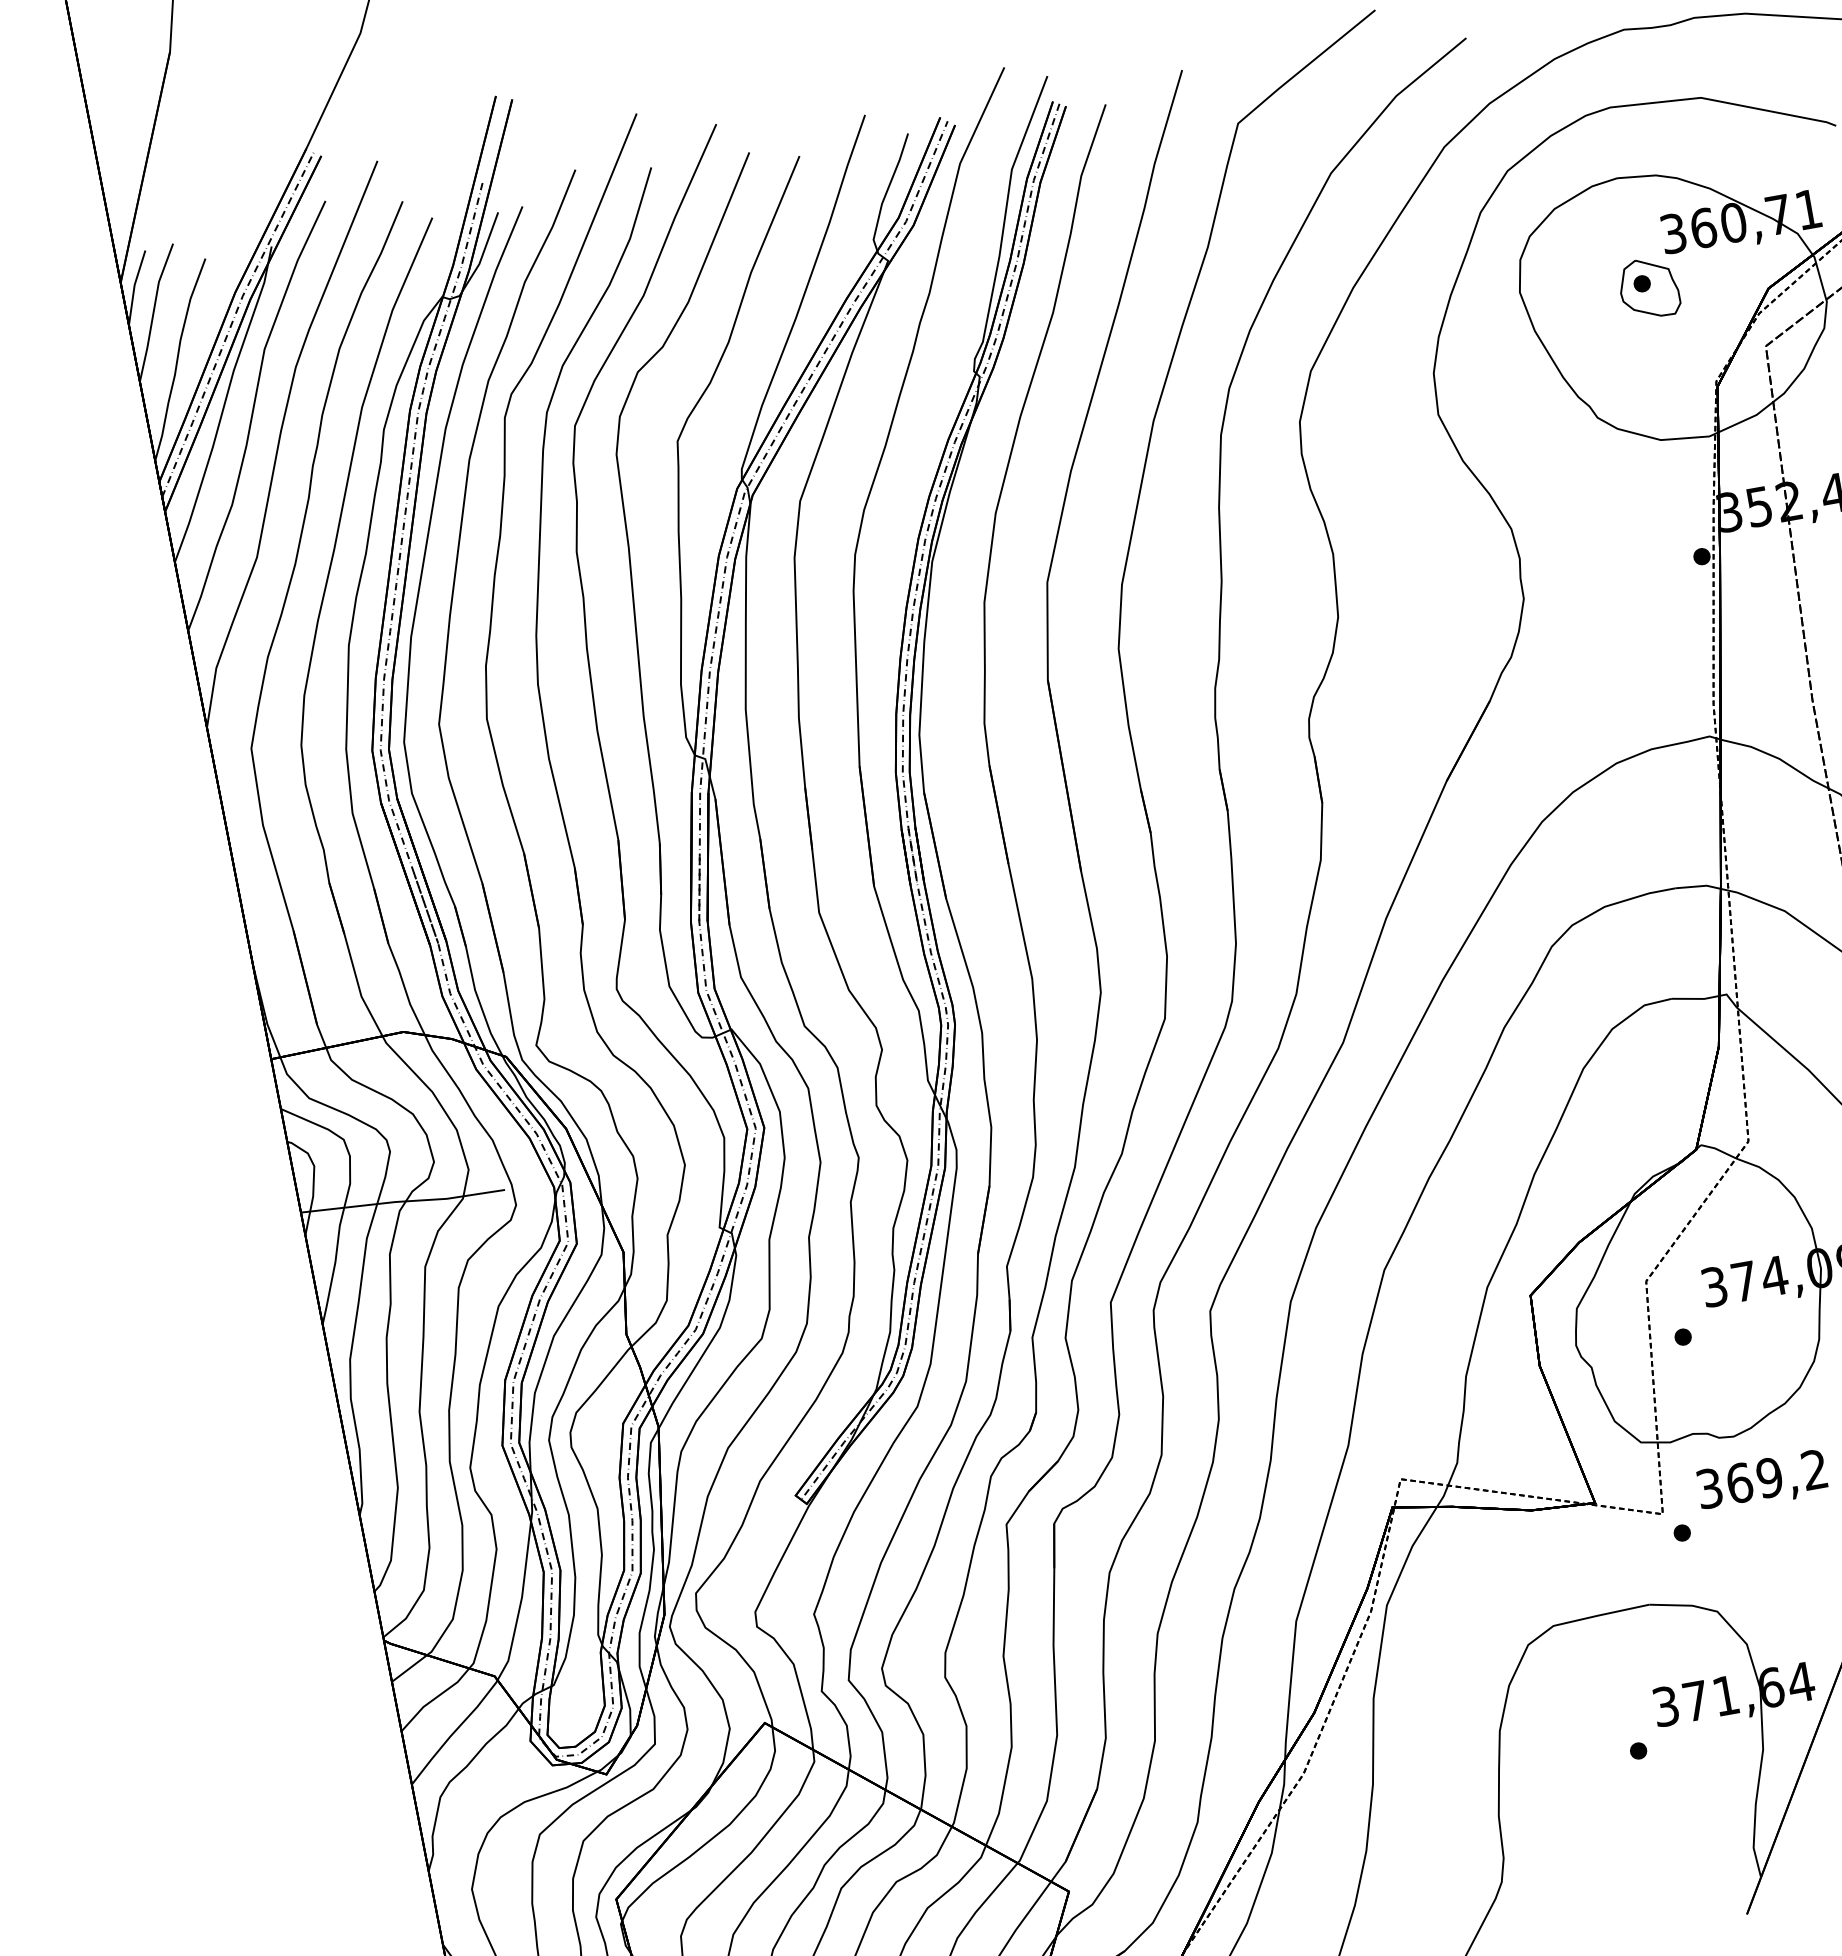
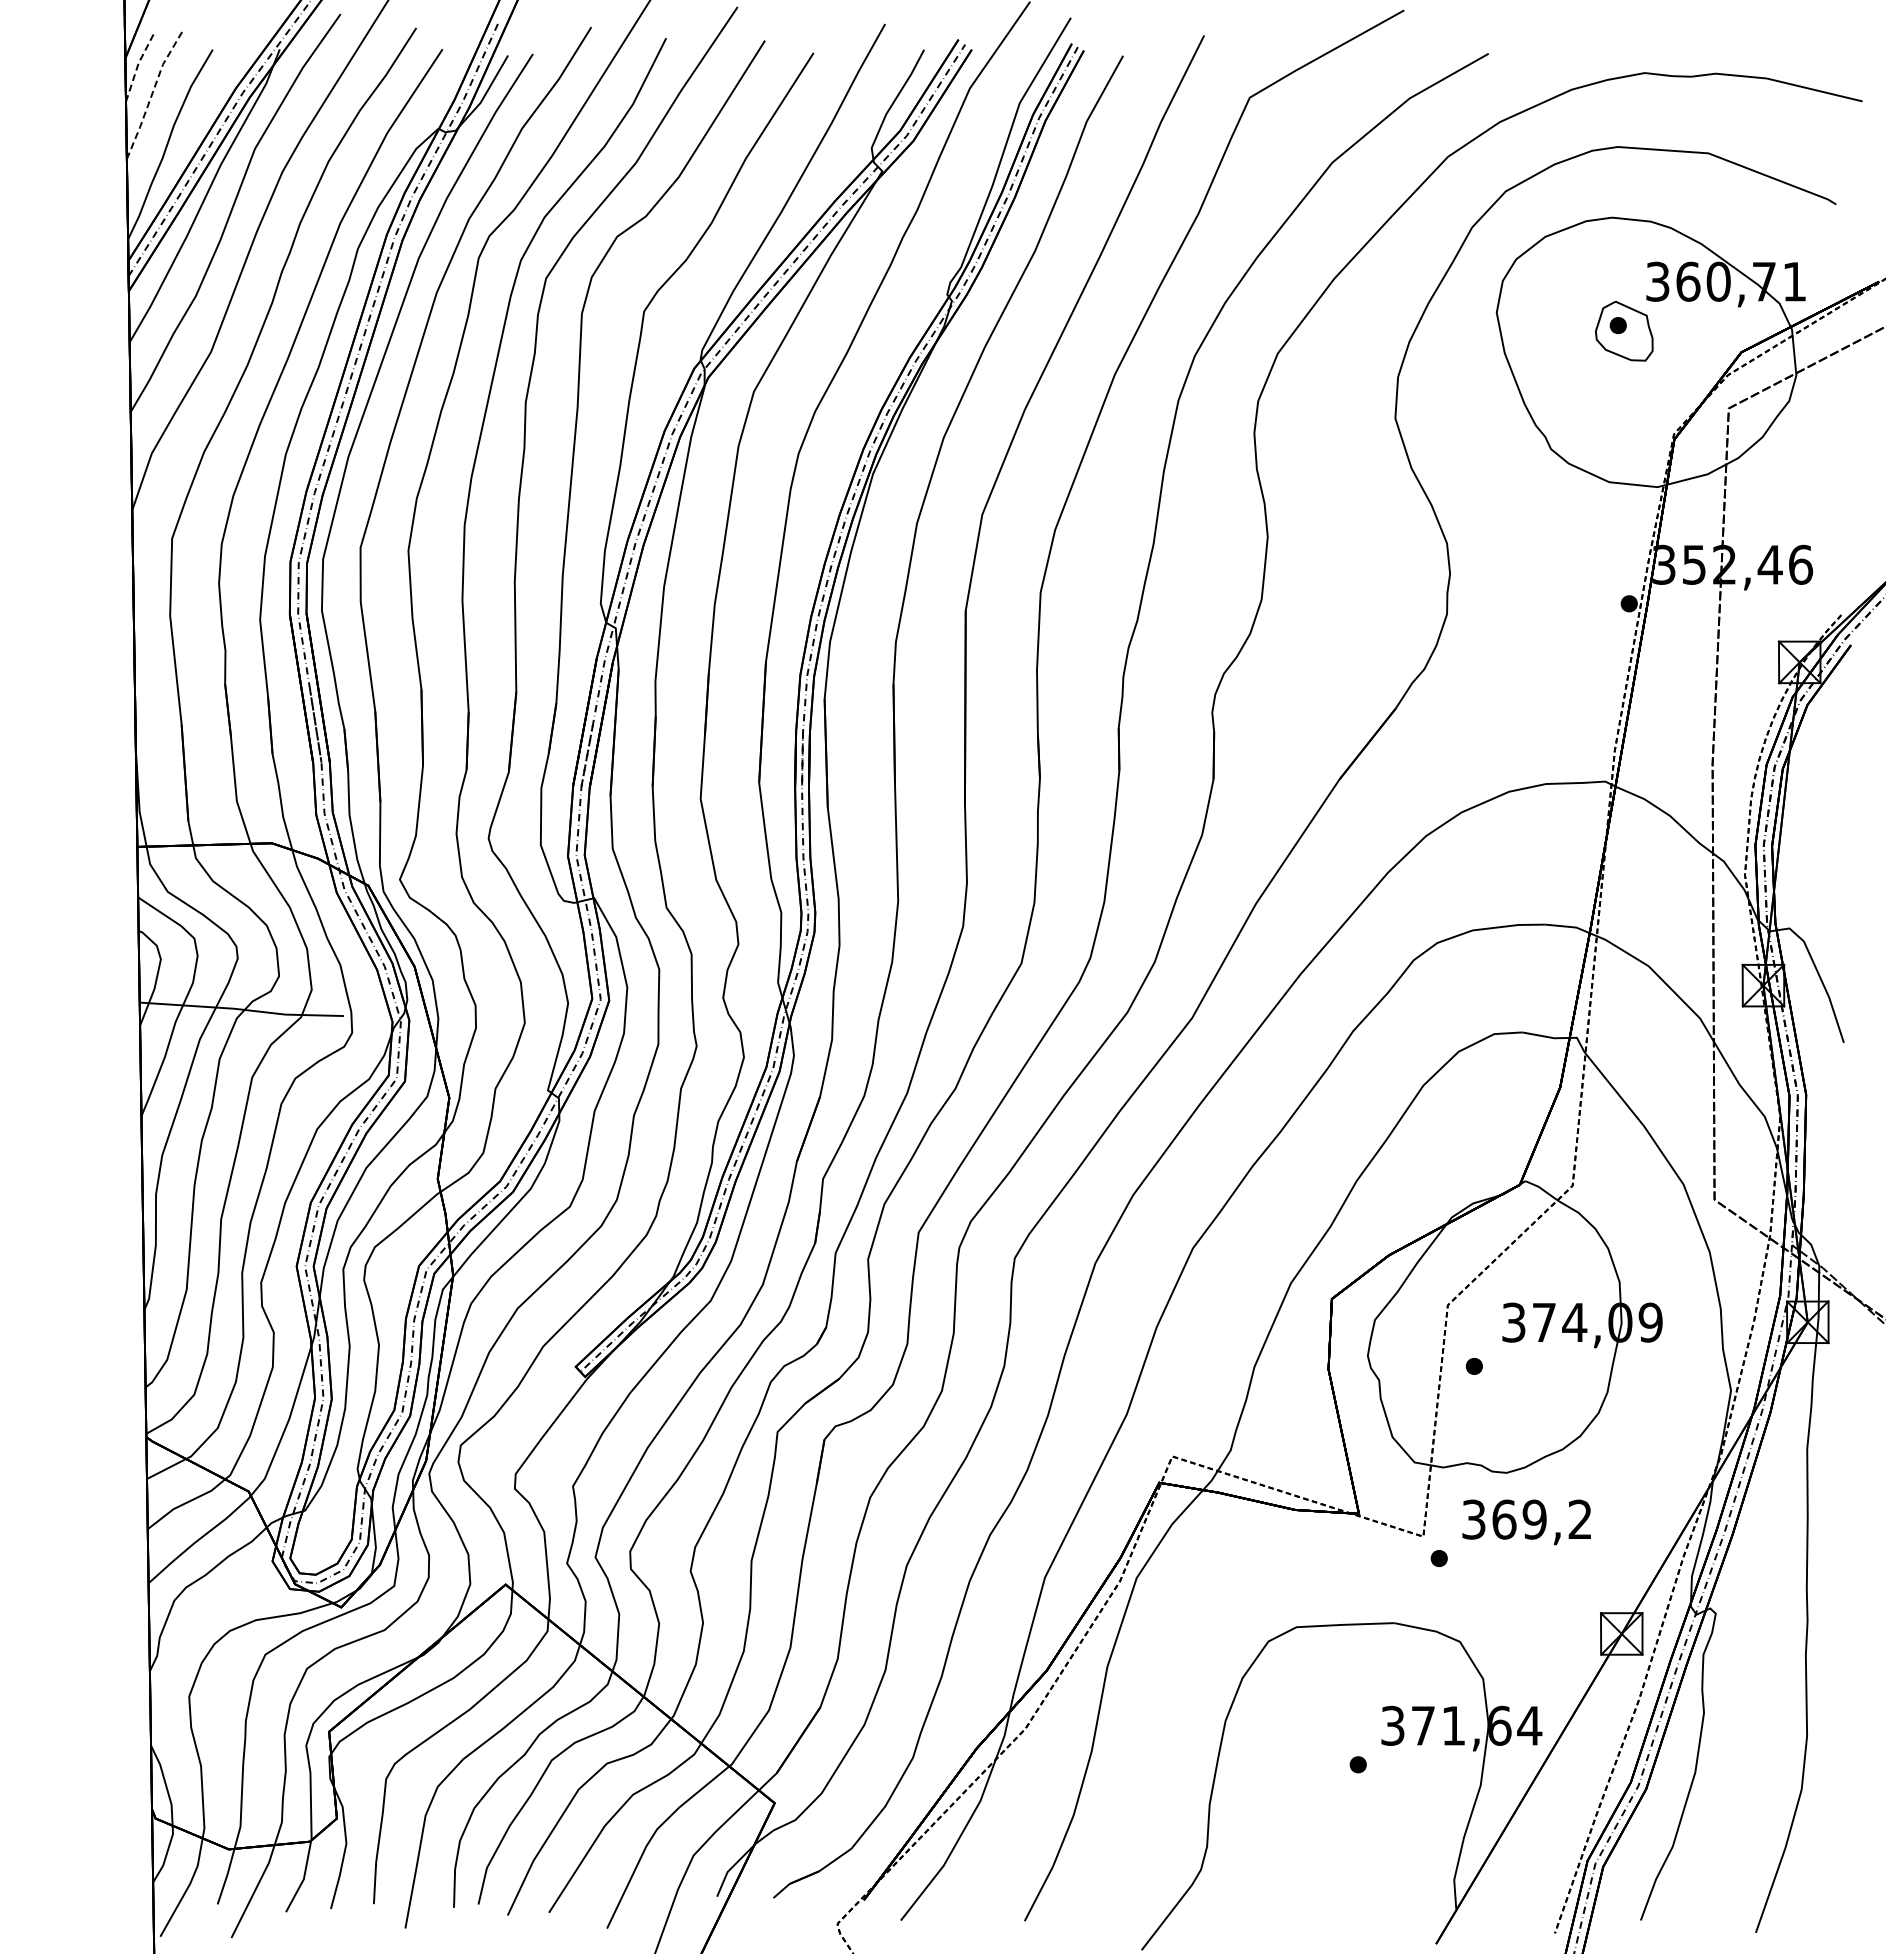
line: (134, 287) -> (138, 65), solid -> dashed
line: (153, 311) -> (152, 92), solid -> dashed

